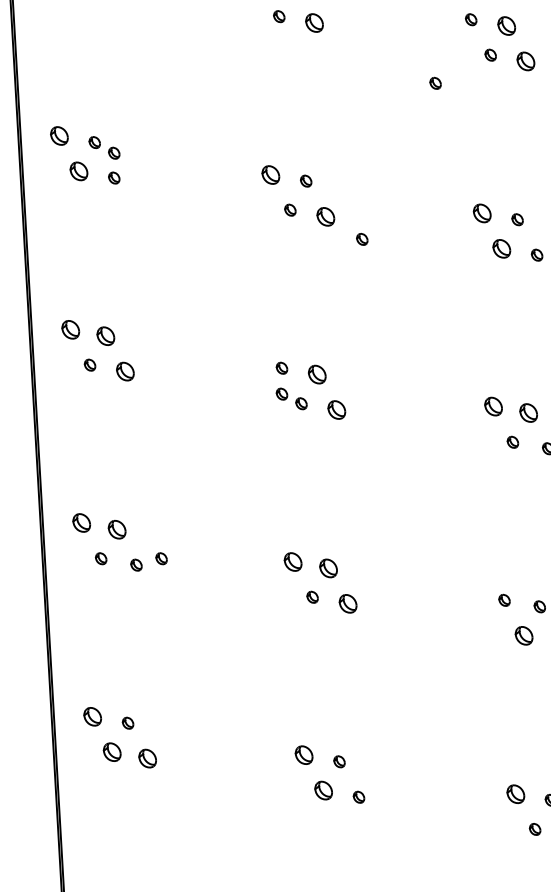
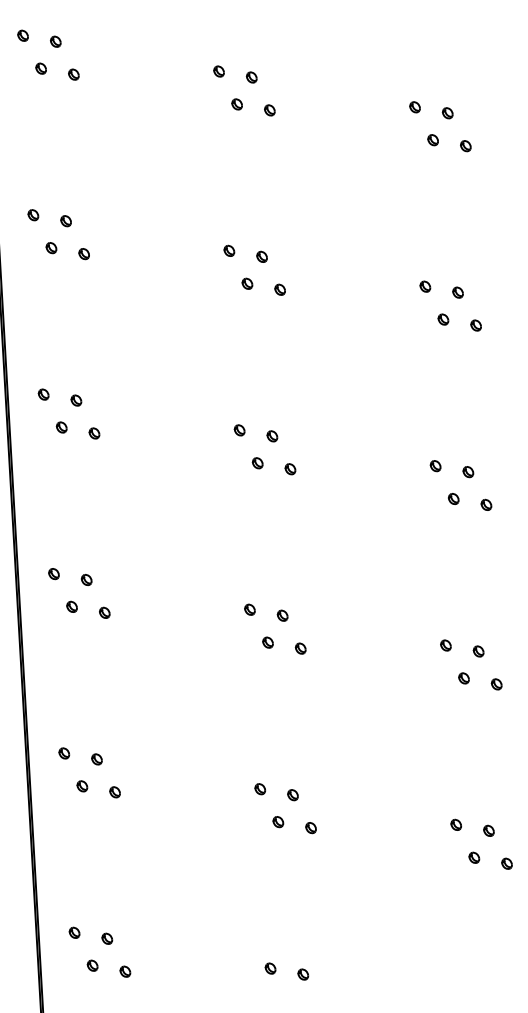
part: (314, 23) -> (269, 110), size x0.62
part: (506, 26) -> (447, 113), size x0.62
part: (525, 62) -> (465, 146), size x0.62
part: (435, 83) -> (381, 166), removed
part: (59, 136) -> (33, 215), size x0.62
part: (113, 153) -> (83, 231), removed
part: (78, 172) -> (51, 248), size x0.62
part: (271, 174) -> (229, 250), size x0.62
part: (482, 213) -> (425, 286), size x0.62
part: (324, 216) -> (279, 289), size x0.62
part: (361, 238) -> (313, 310), removed
part: (501, 248) -> (443, 319), size x0.62
part: (70, 329) -> (43, 394), size x0.62
part: (105, 336) -> (76, 400), size x0.62
part: (125, 371) -> (94, 433), size x0.62
part: (317, 374) -> (272, 436), size x0.62
part: (281, 394) -> (239, 454), removed
part: (493, 407) -> (435, 466), size x0.62
part: (336, 410) -> (290, 469), size x0.62
part: (528, 413) -> (468, 472), size x0.62
part: (81, 523) -> (53, 574), size x0.62
part: (116, 529) -> (86, 579), size x0.62
part: (160, 558) -> (127, 606), removed
part: (292, 561) -> (249, 609), size x0.62
part: (328, 567) -> (282, 615), size x0.62
part: (347, 603) -> (300, 648), size x0.62
part: (523, 635) -> (463, 678), size x0.62
part: (93, 716) -> (64, 753), size x0.62
part: (112, 752) -> (82, 786), size x0.62
part: (304, 755) -> (260, 789), size x0.62
part: (146, 758) -> (114, 792), size x0.62
part: (323, 791) -> (278, 822), size x0.62
part: (514, 793) -> (455, 824), size x0.62

